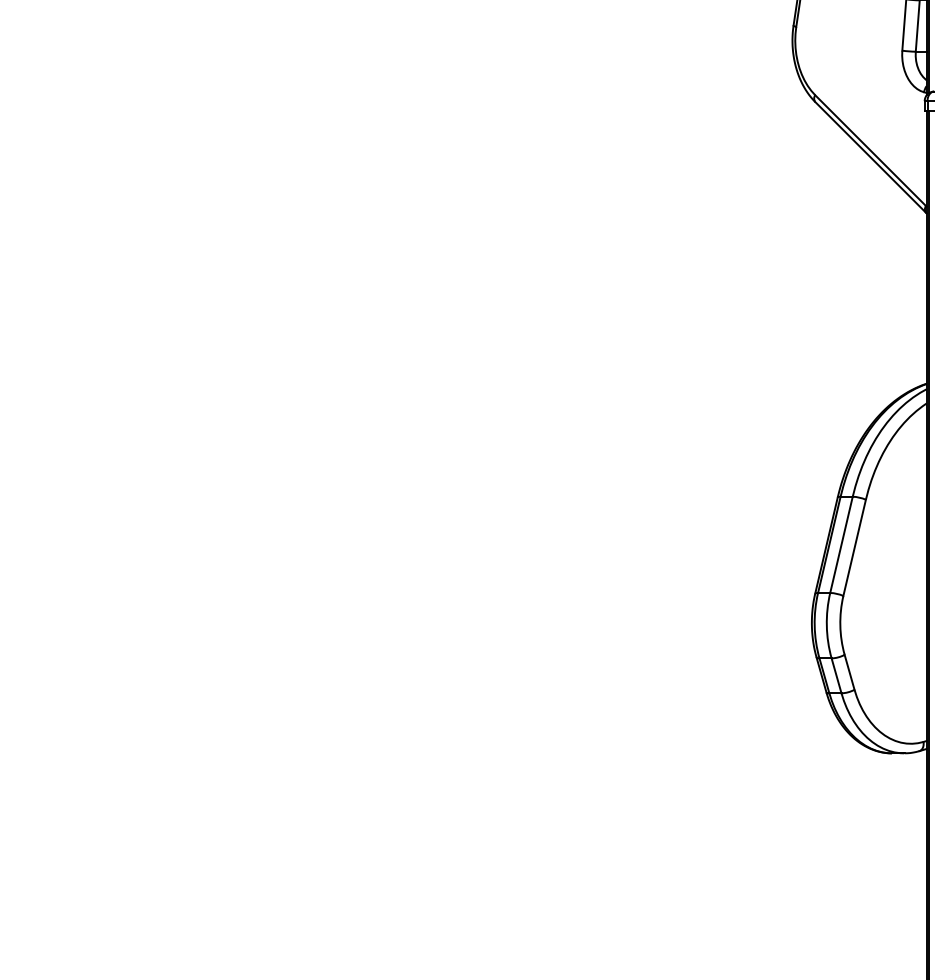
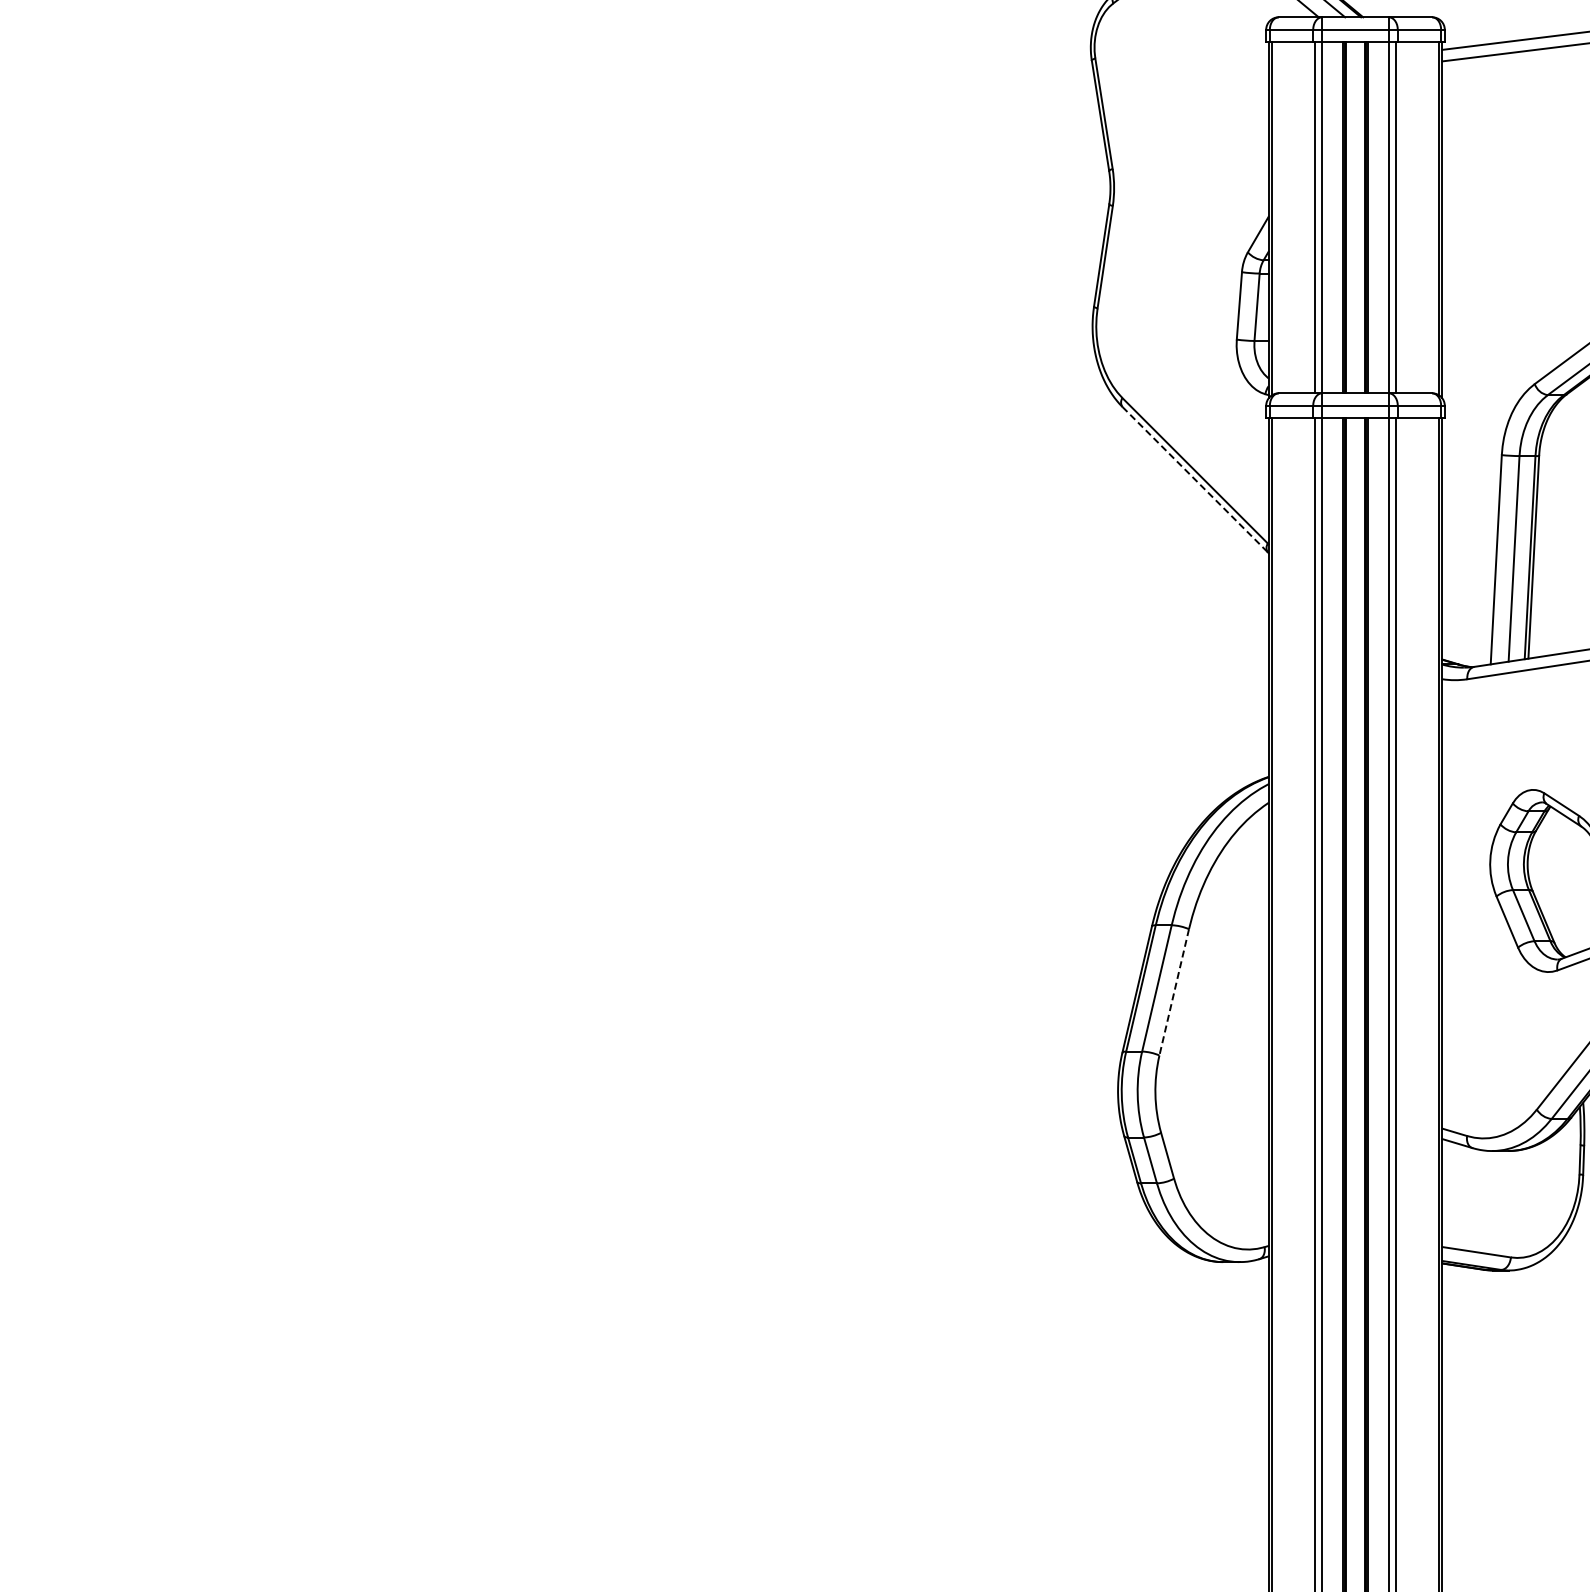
line: (870, 157) -> (1195, 479), solid -> dashed
line: (854, 547) -> (1174, 992), solid -> dashed

